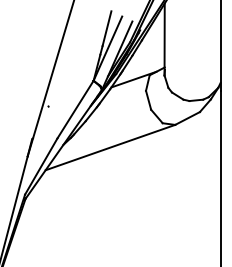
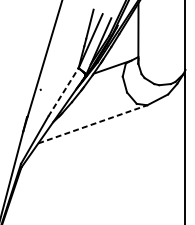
line: (75, 109) -> (63, 92), solid -> dashed
line: (110, 147) -> (92, 124), solid -> dashed

